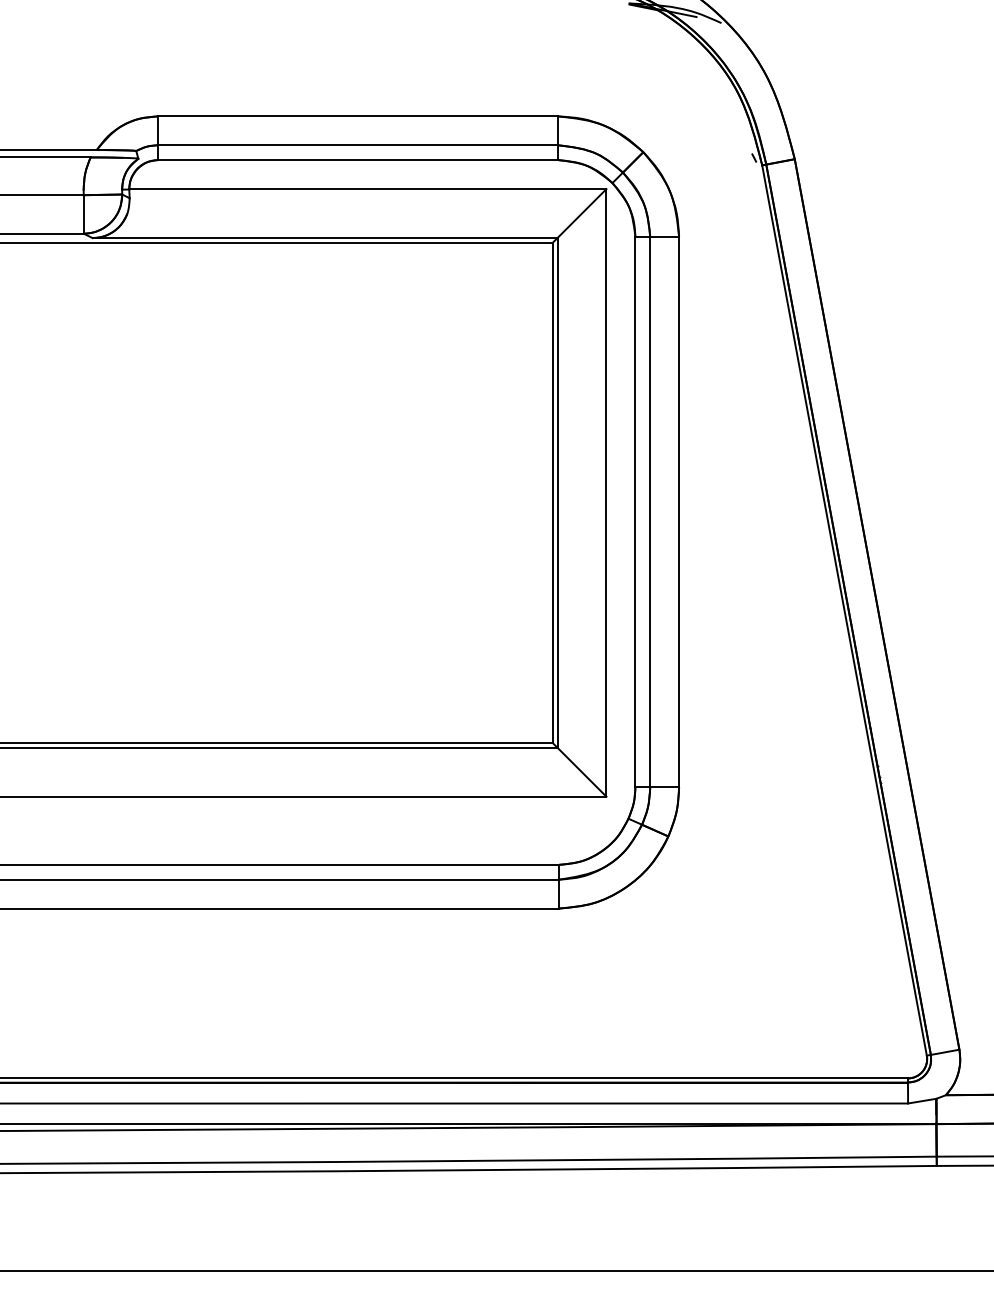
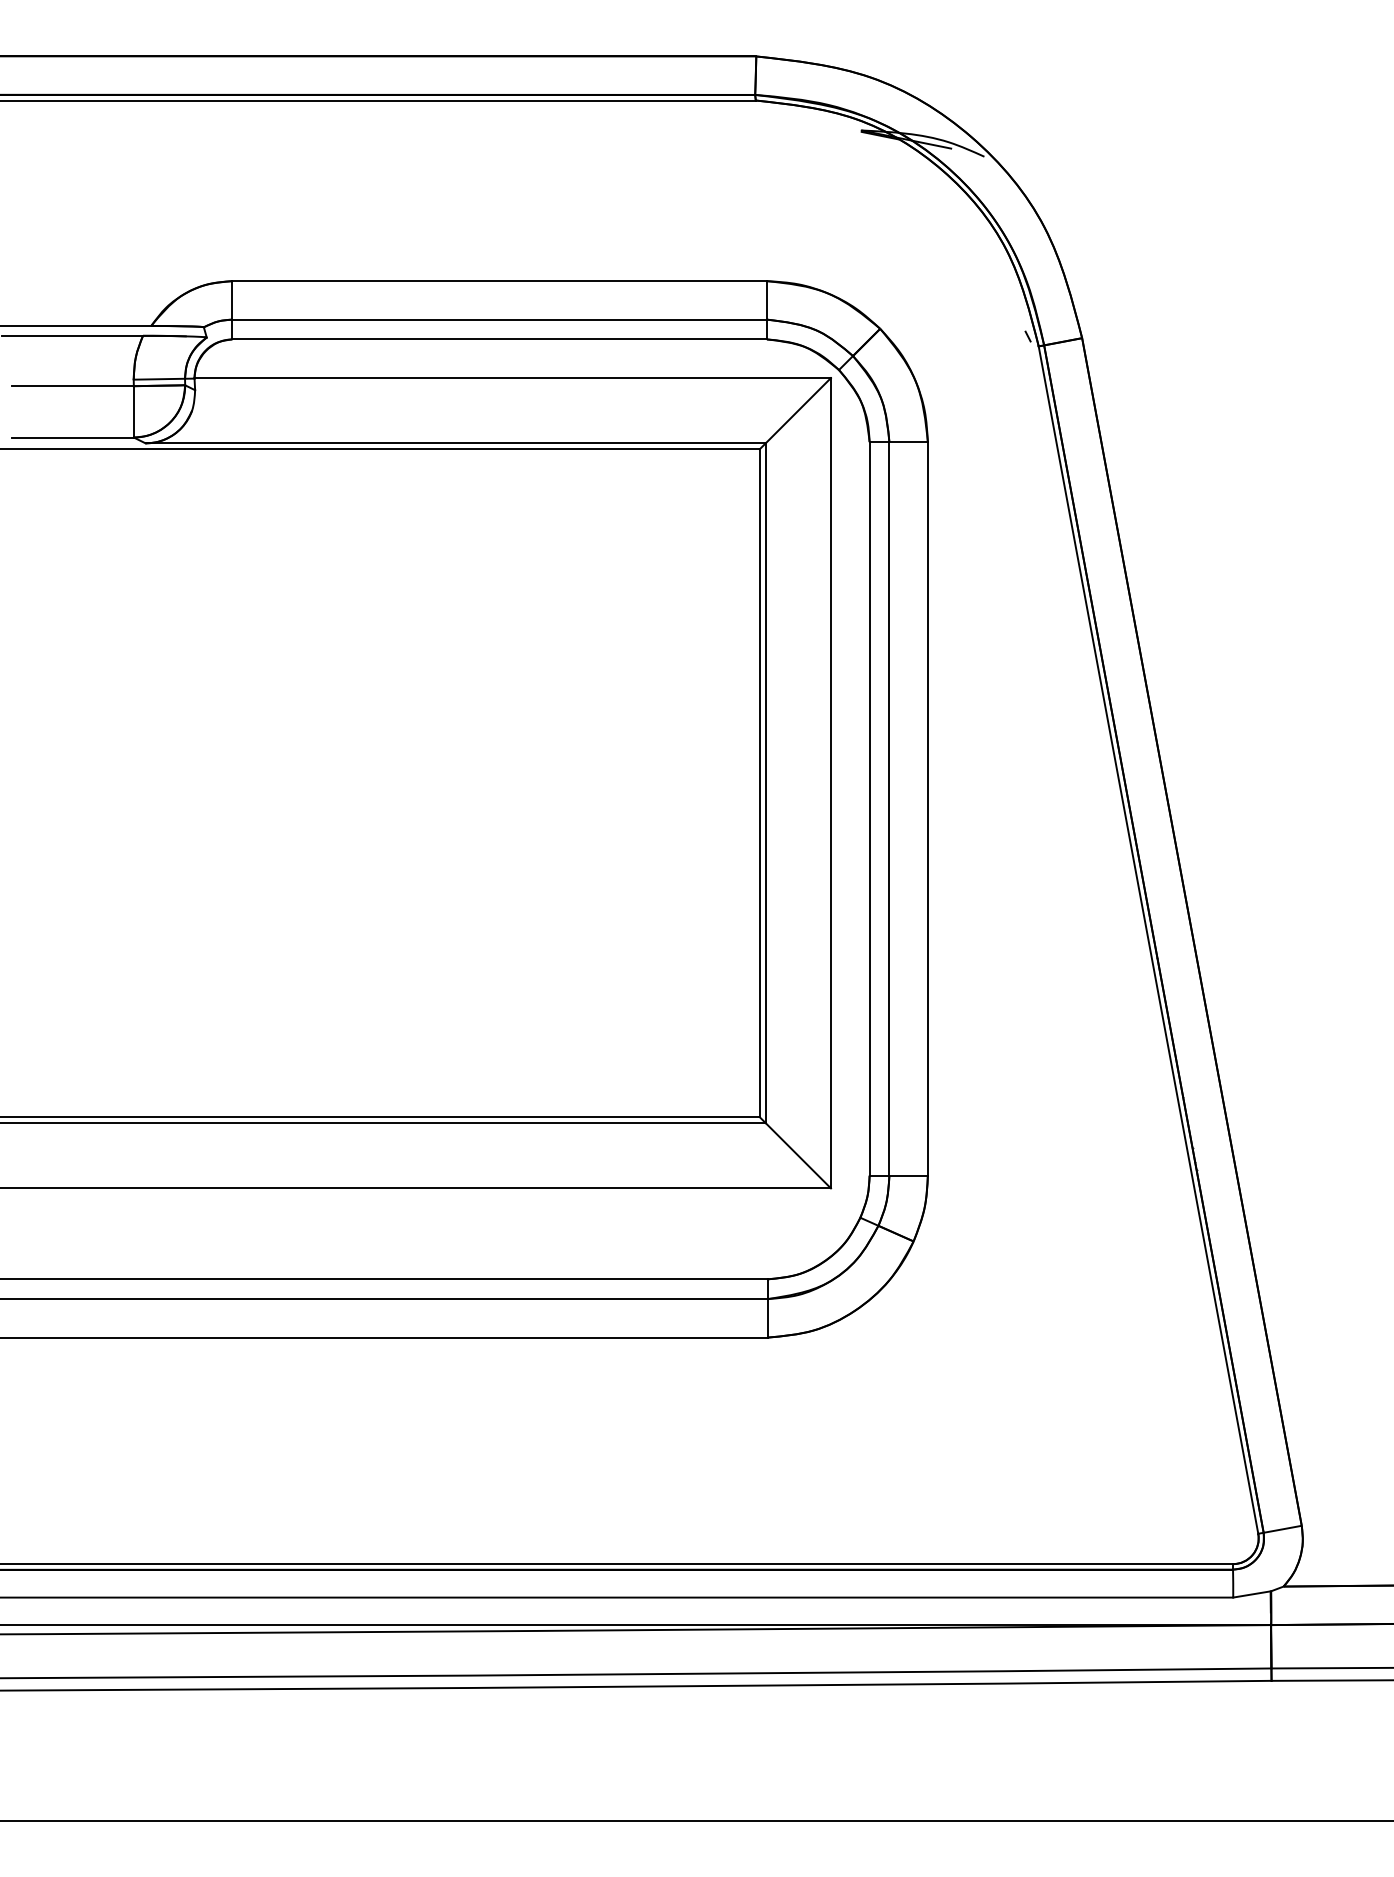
line: (102, 189) -> (159, 378), added

